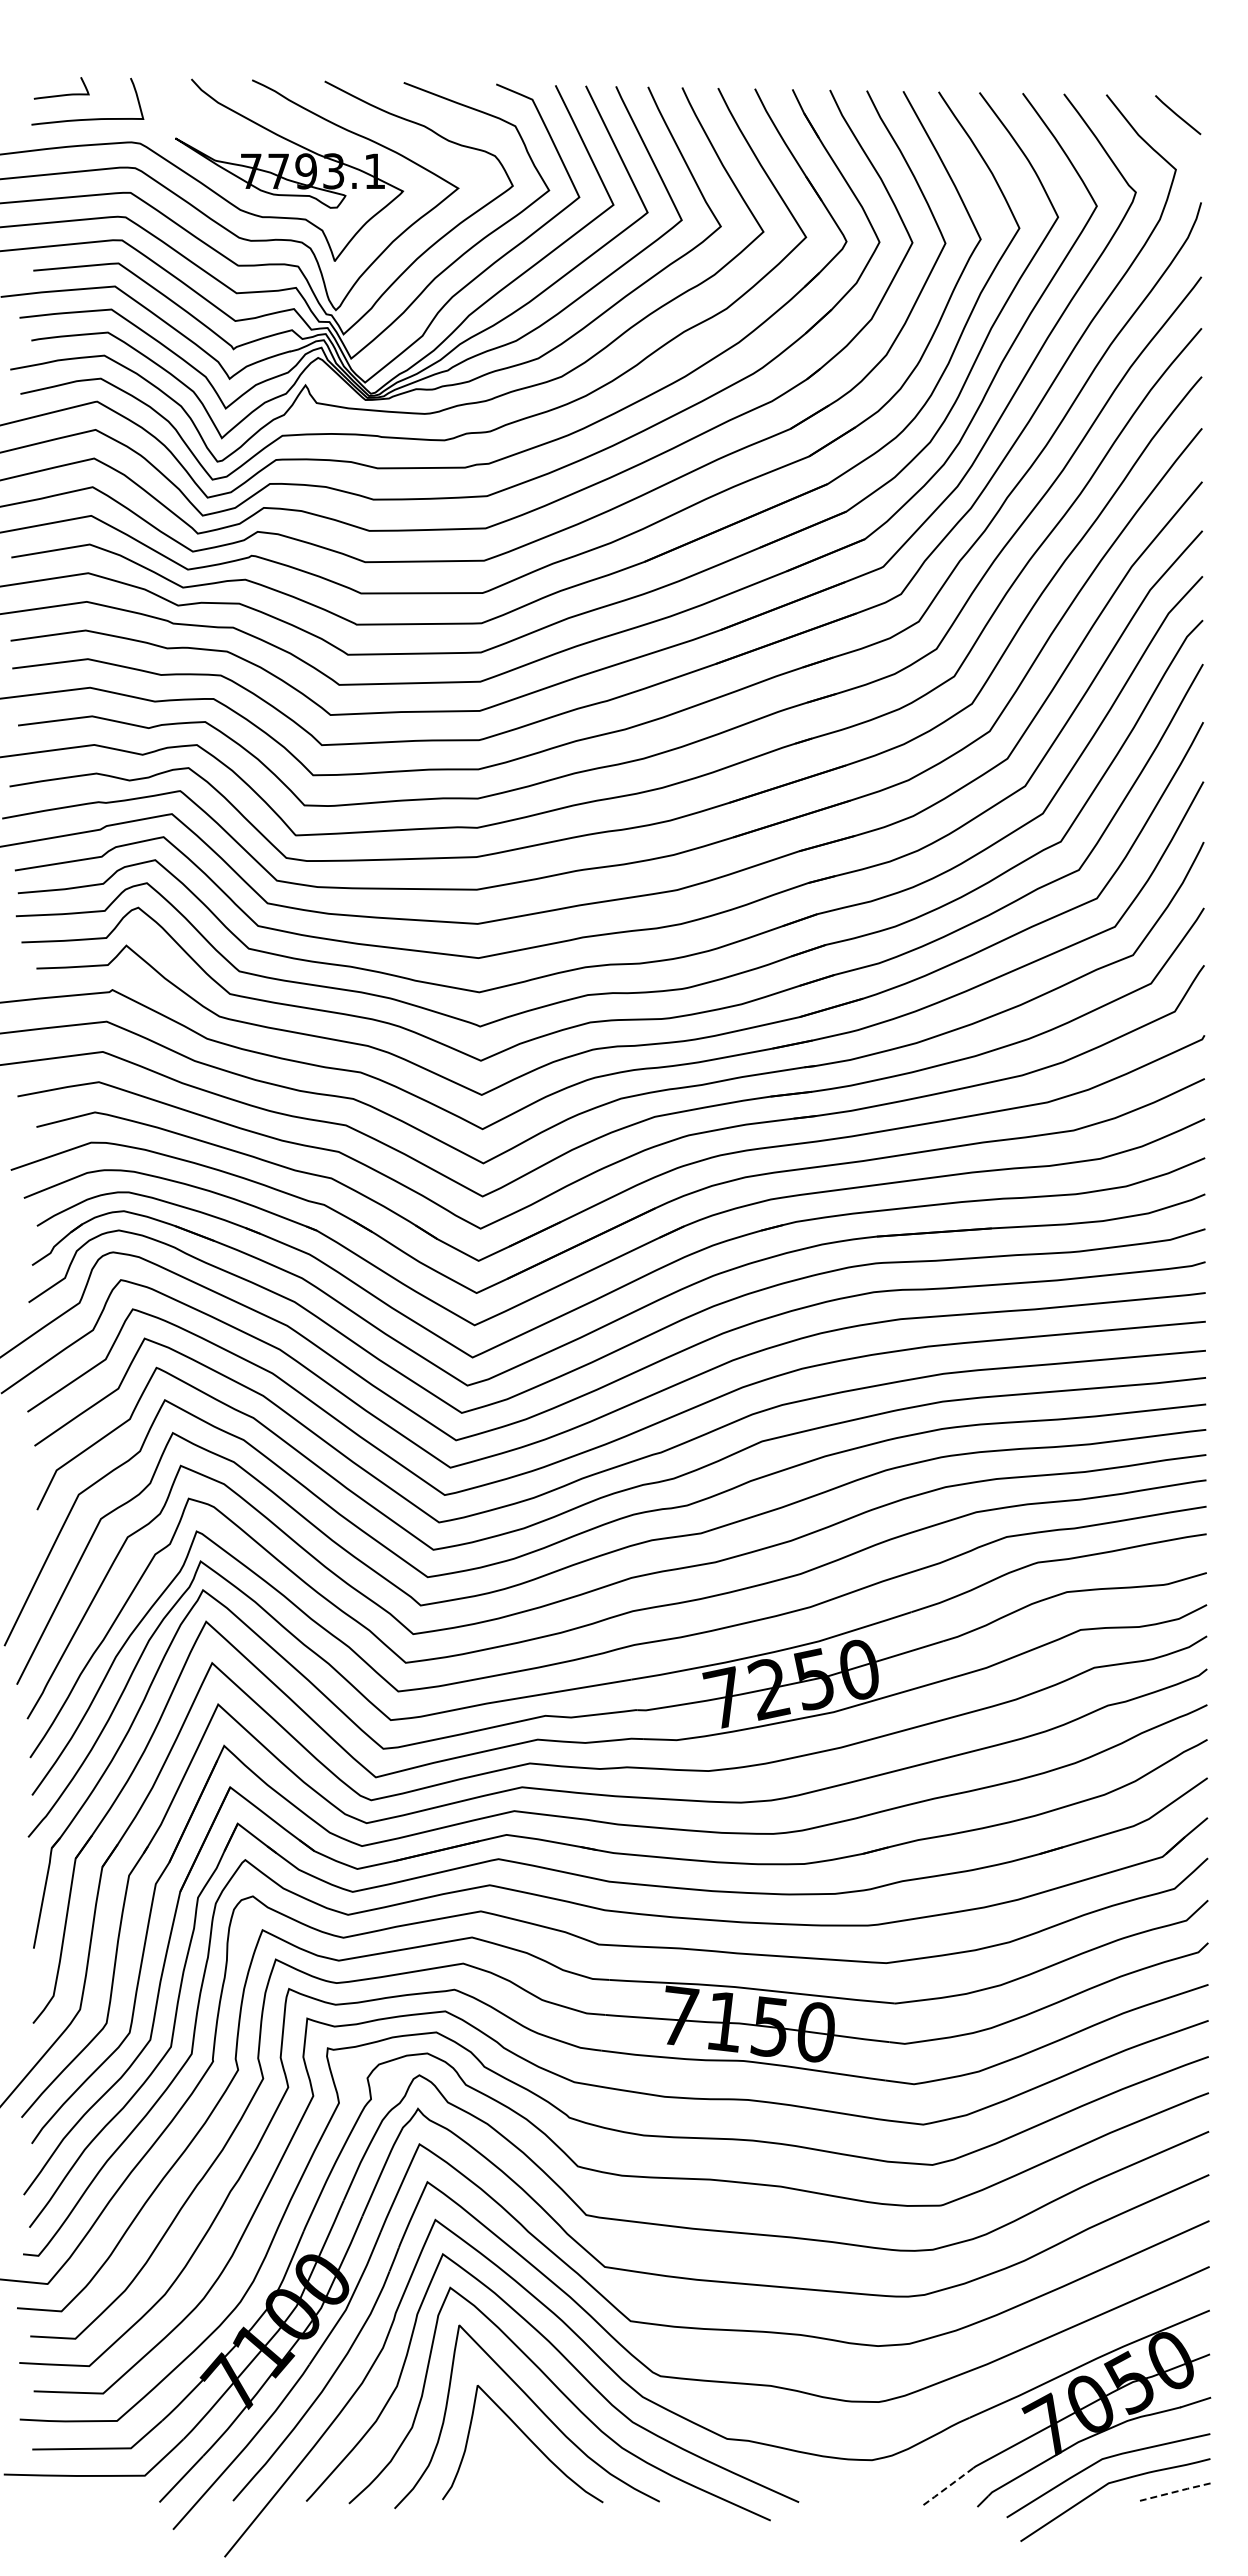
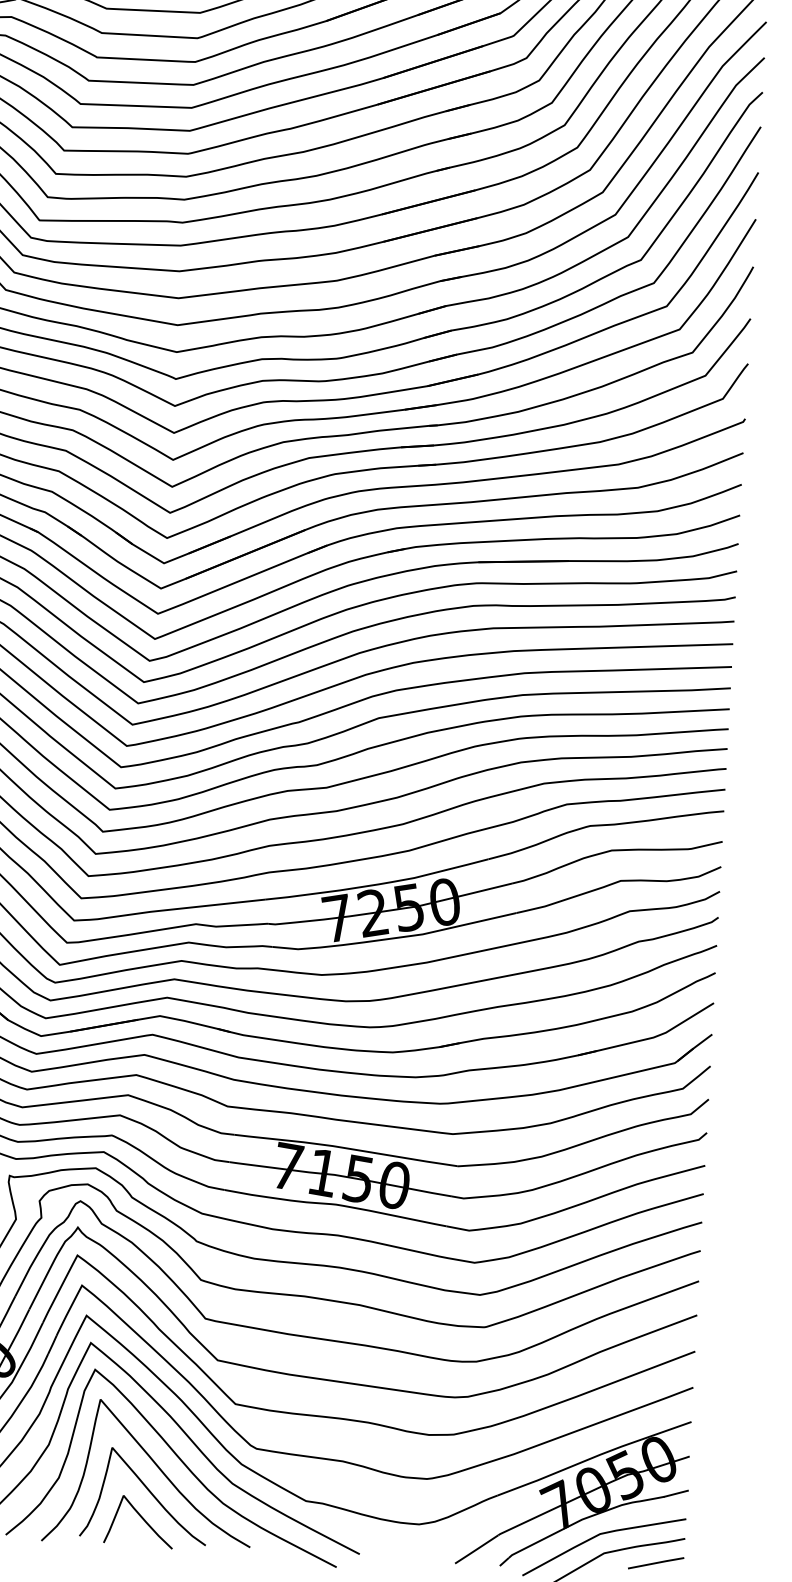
curve: (520, 2473) -> (141, 1518), added
line: (946, 2488) -> (476, 1550), dashed -> solid
line: (1175, 2491) -> (656, 1562), dashed -> solid

